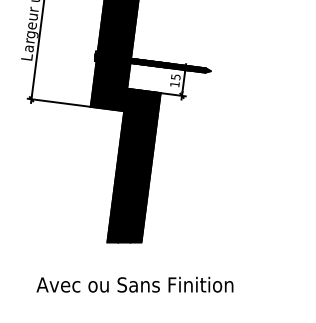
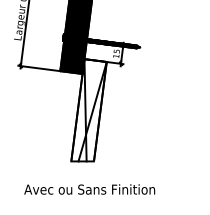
fill: (133, 166) -> (88, 110), removed

